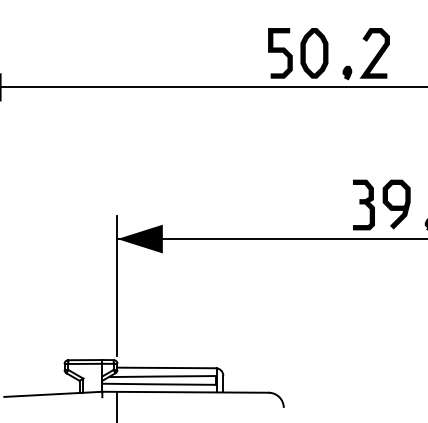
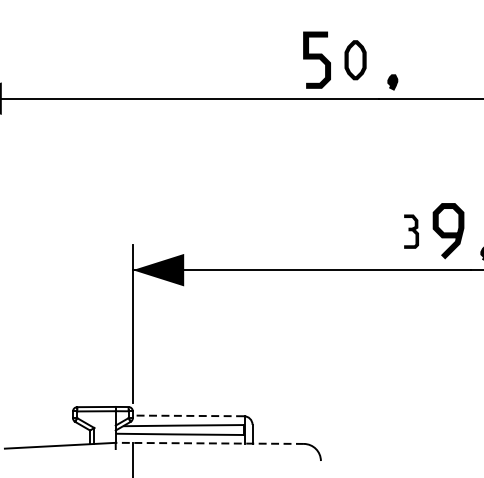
part: (314, 53) -> (355, 60), size x0.7
curve: (376, 54) -> (425, 61), removed
part: (363, 204) -> (411, 231), size x0.6
line: (166, 367) -> (188, 415), solid -> dashed
line: (185, 392) -> (209, 443), solid -> dashed

